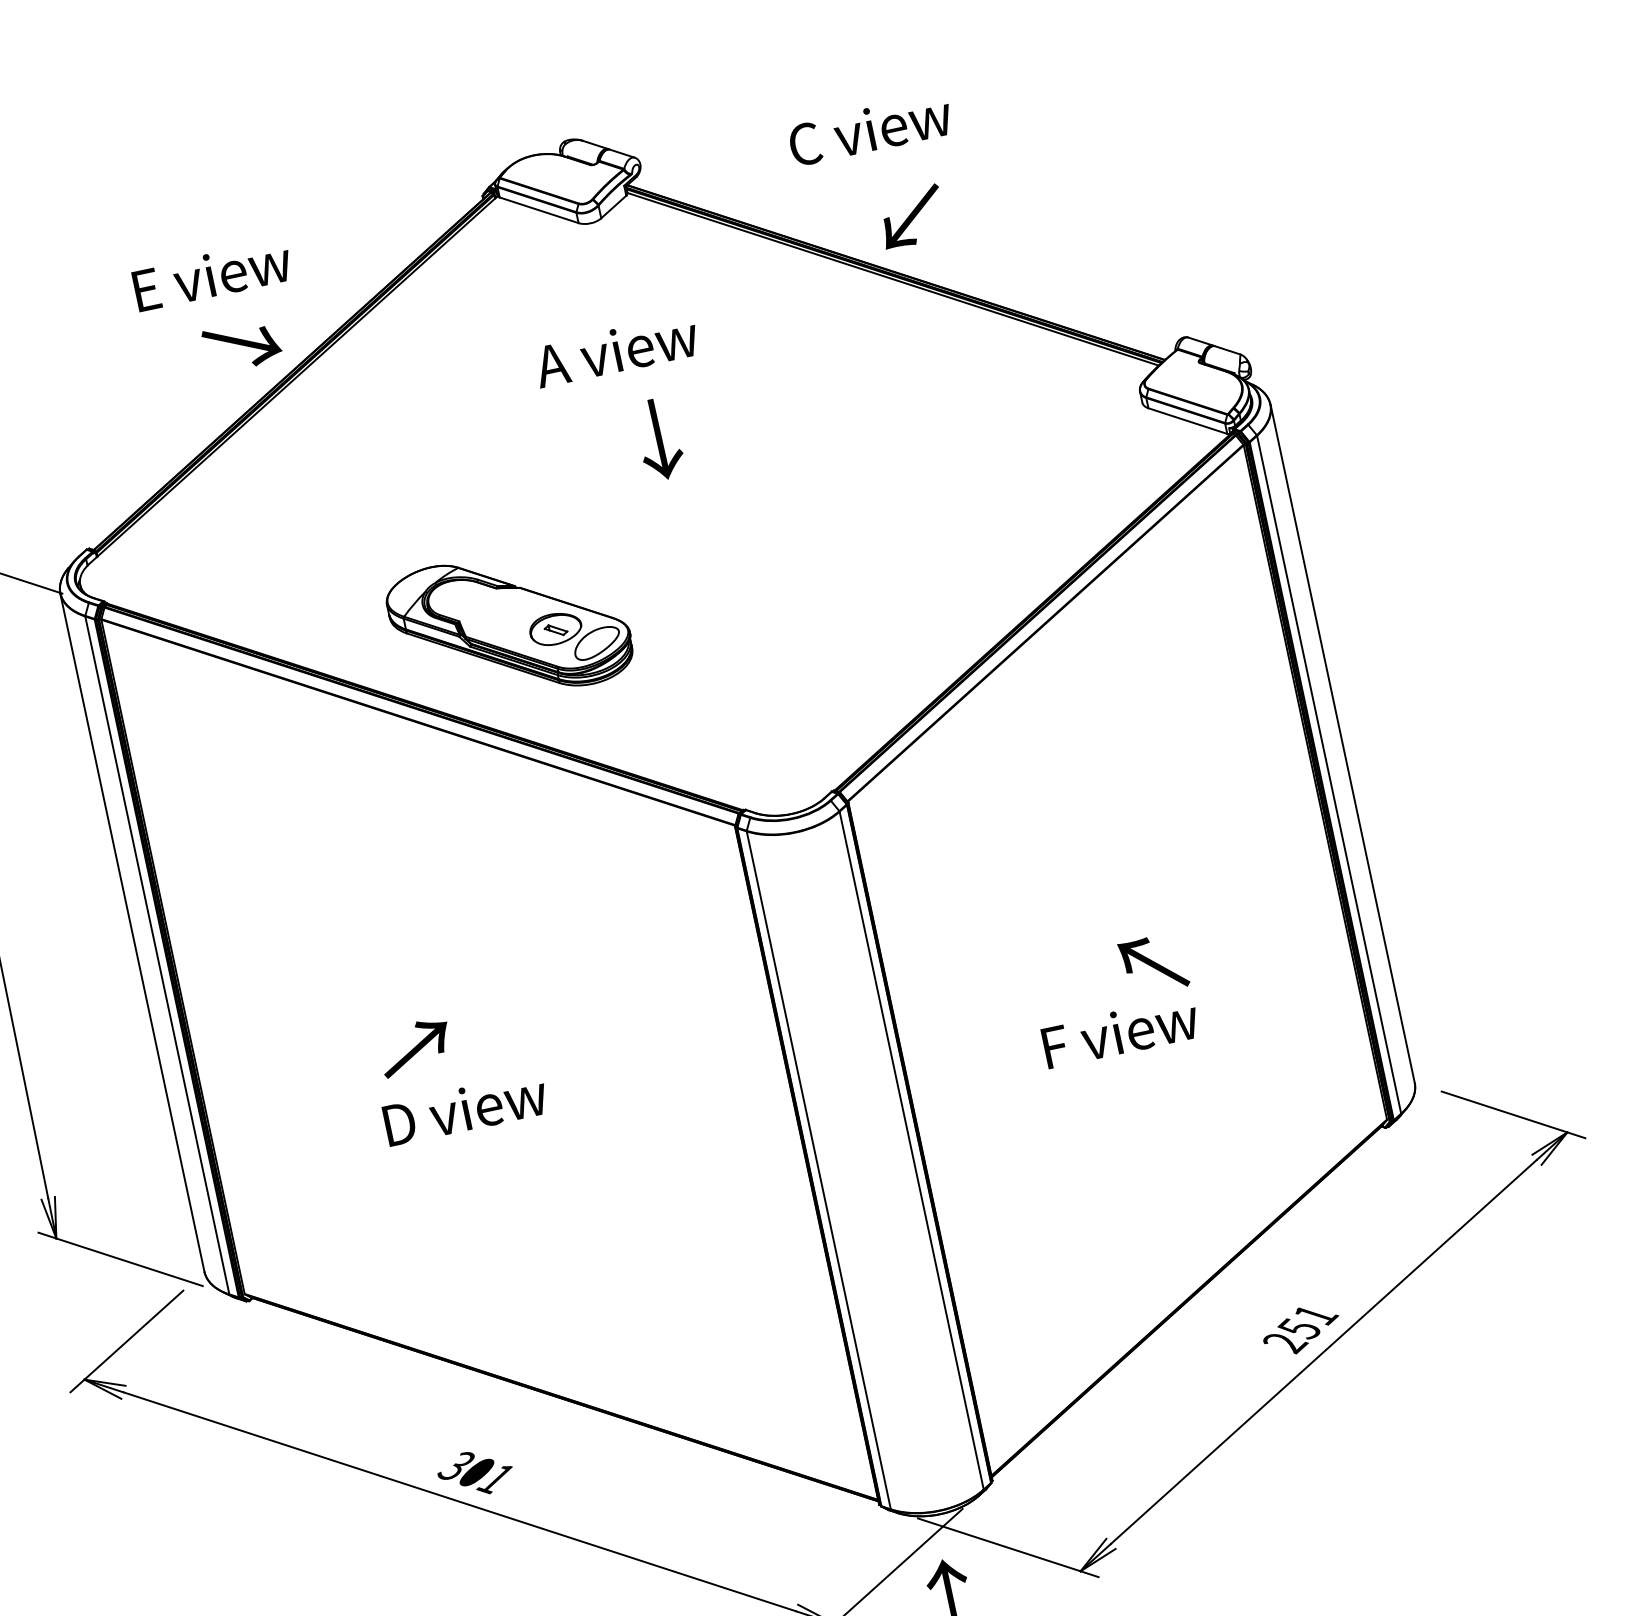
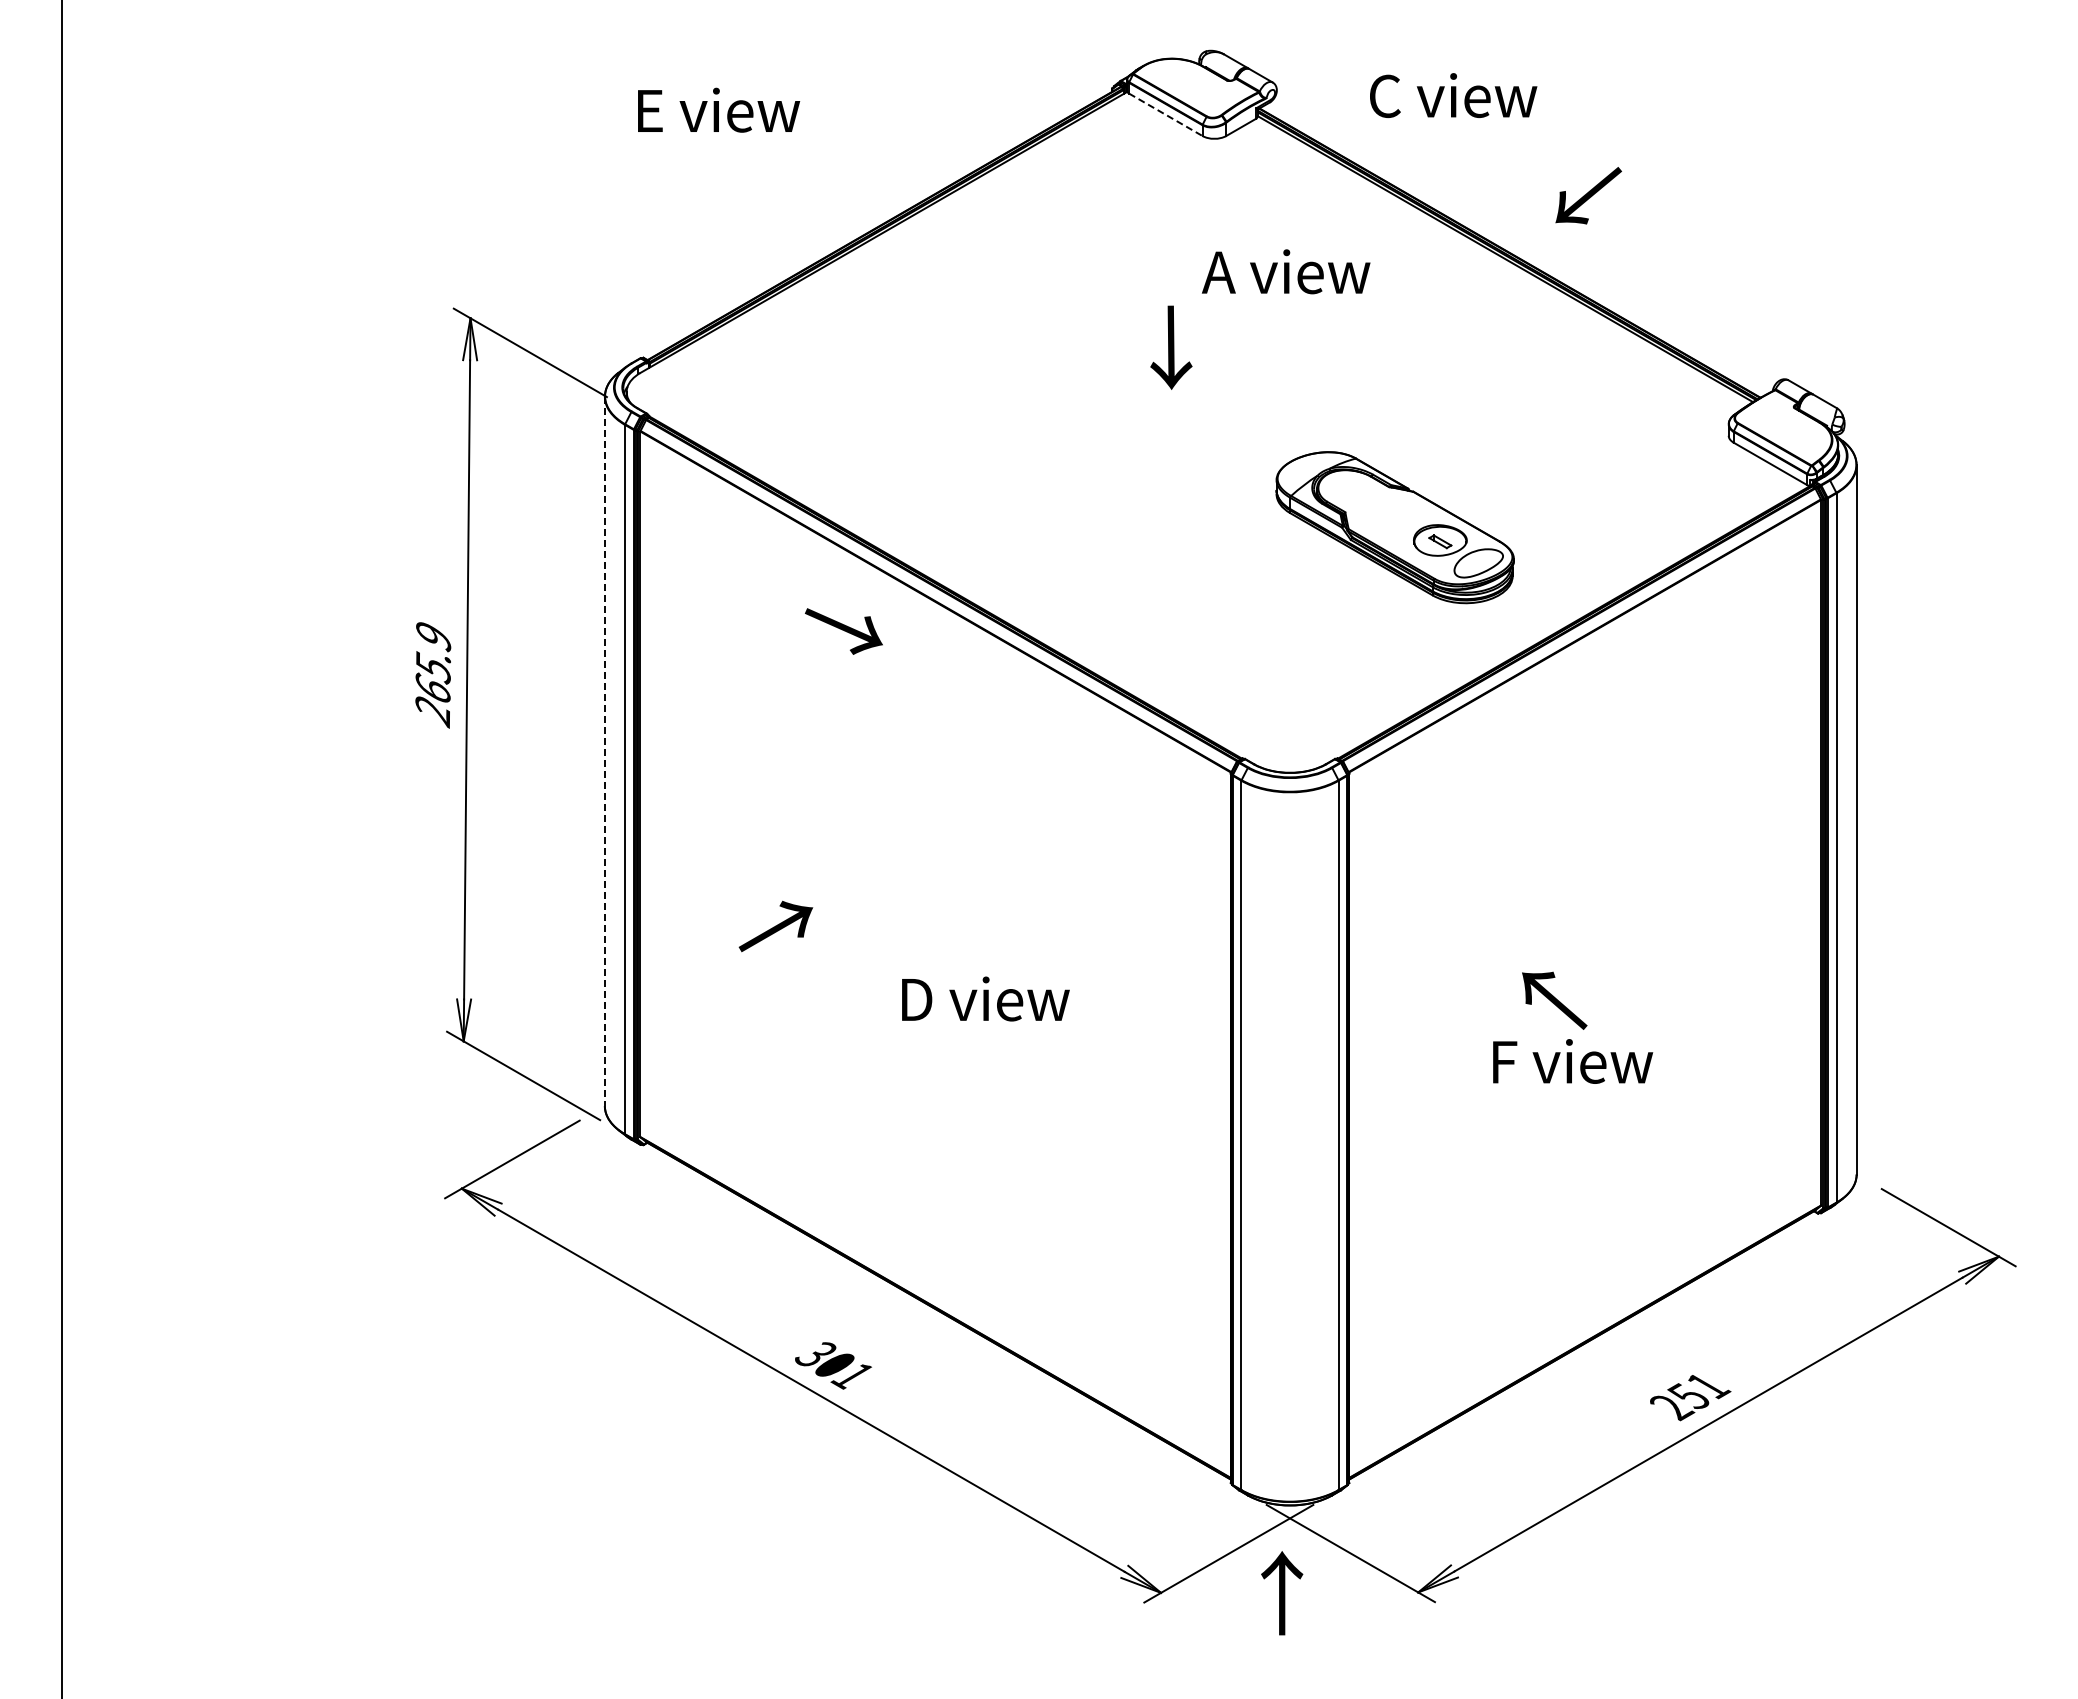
text: (870, 129) -> (1453, 95), moved
line: (539, 210) -> (1166, 115), solid -> dashed
text: (911, 216) -> (1588, 195), moved
text: (212, 274) -> (719, 109), moved
text: (242, 346) -> (843, 631), moved
text: (616, 350) -> (1286, 271), moved
text: (659, 439) -> (1171, 347), moved
part: (509, 625) -> (1394, 527), moved
line: (132, 932) -> (604, 751), solid -> dashed
text: (1153, 964) -> (1554, 1000), moved
text: (415, 1047) -> (775, 926), moved
text: (465, 1108) -> (985, 998), moved

